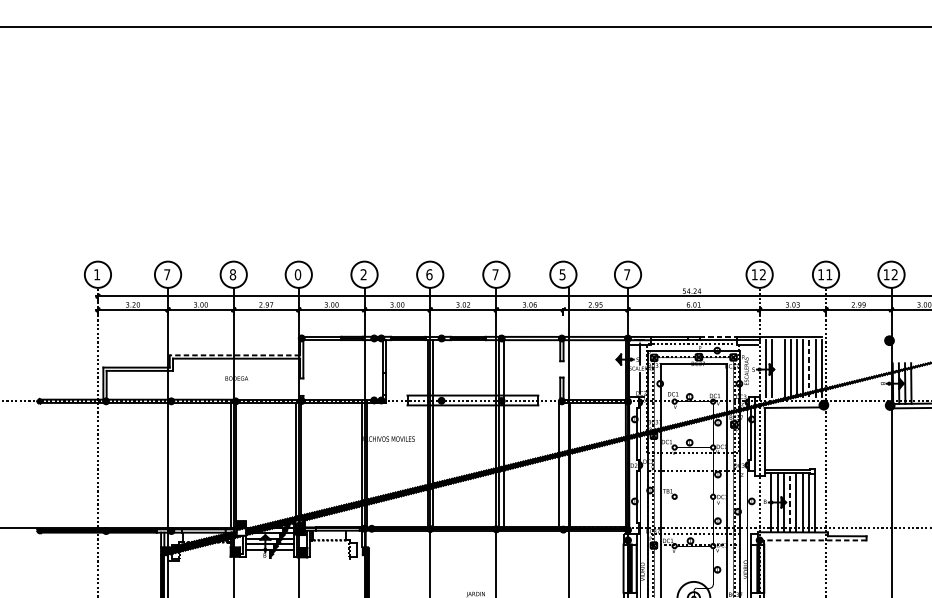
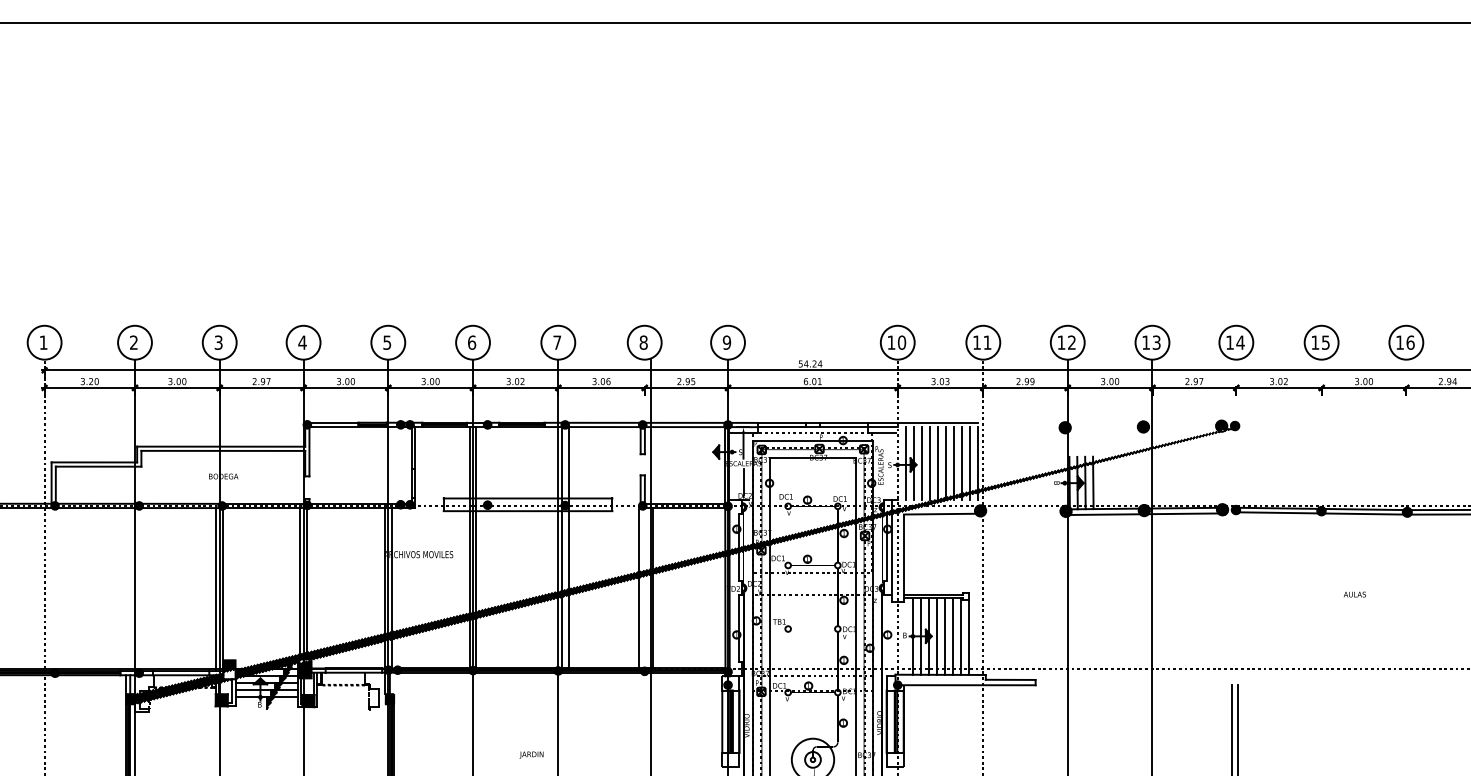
text: (166, 274) -> (133, 342), 7 -> 2
text: (232, 274) -> (218, 342), 8 -> 3
text: (297, 274) -> (302, 342), 0 -> 4
text: (363, 274) -> (387, 342), 2 -> 5
text: (562, 274) -> (643, 342), 5 -> 8
text: (626, 274) -> (726, 342), 7 -> 9
text: (762, 274) -> (901, 342), 12 -> 10
line: (718, 336) -> (844, 422), dashed -> solid
line: (234, 355) -> (220, 446), dashed -> solid
line: (778, 368) -> (921, 463), added
line: (809, 368) -> (961, 463), dashed -> solid
line: (790, 501) -> (937, 635), dashed -> solid
line: (814, 540) -> (968, 685), dashed -> solid

